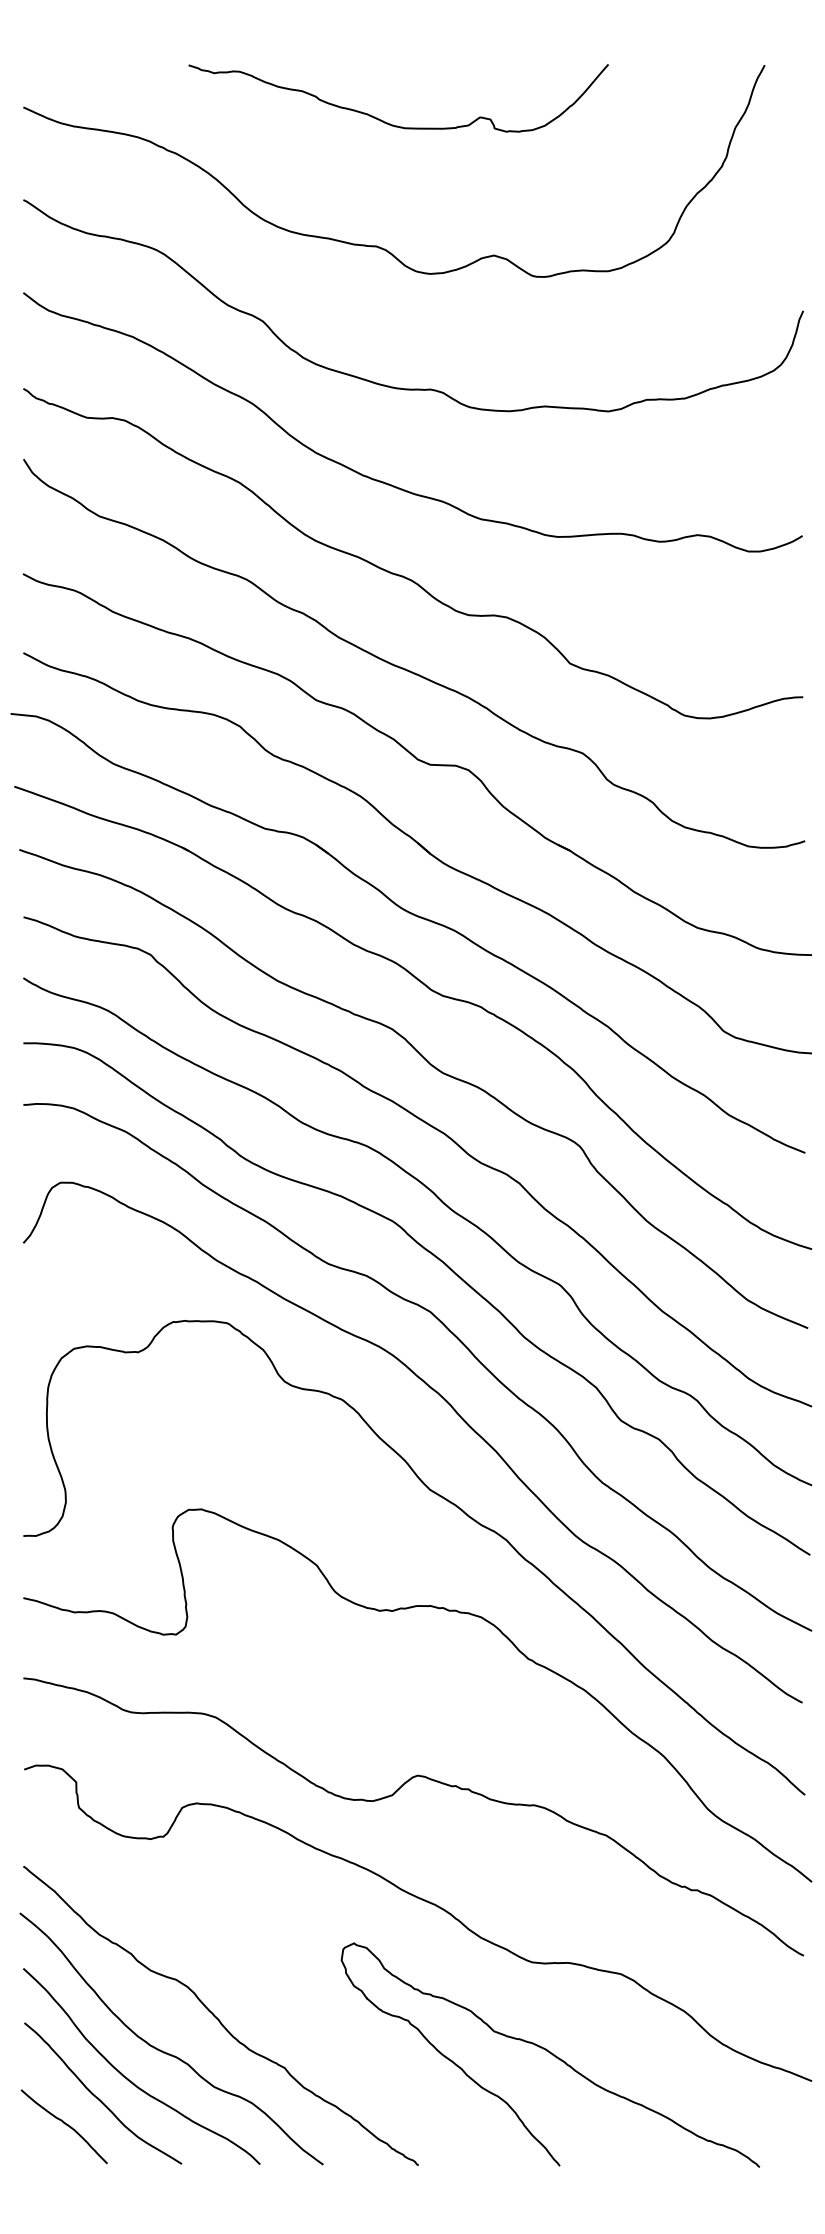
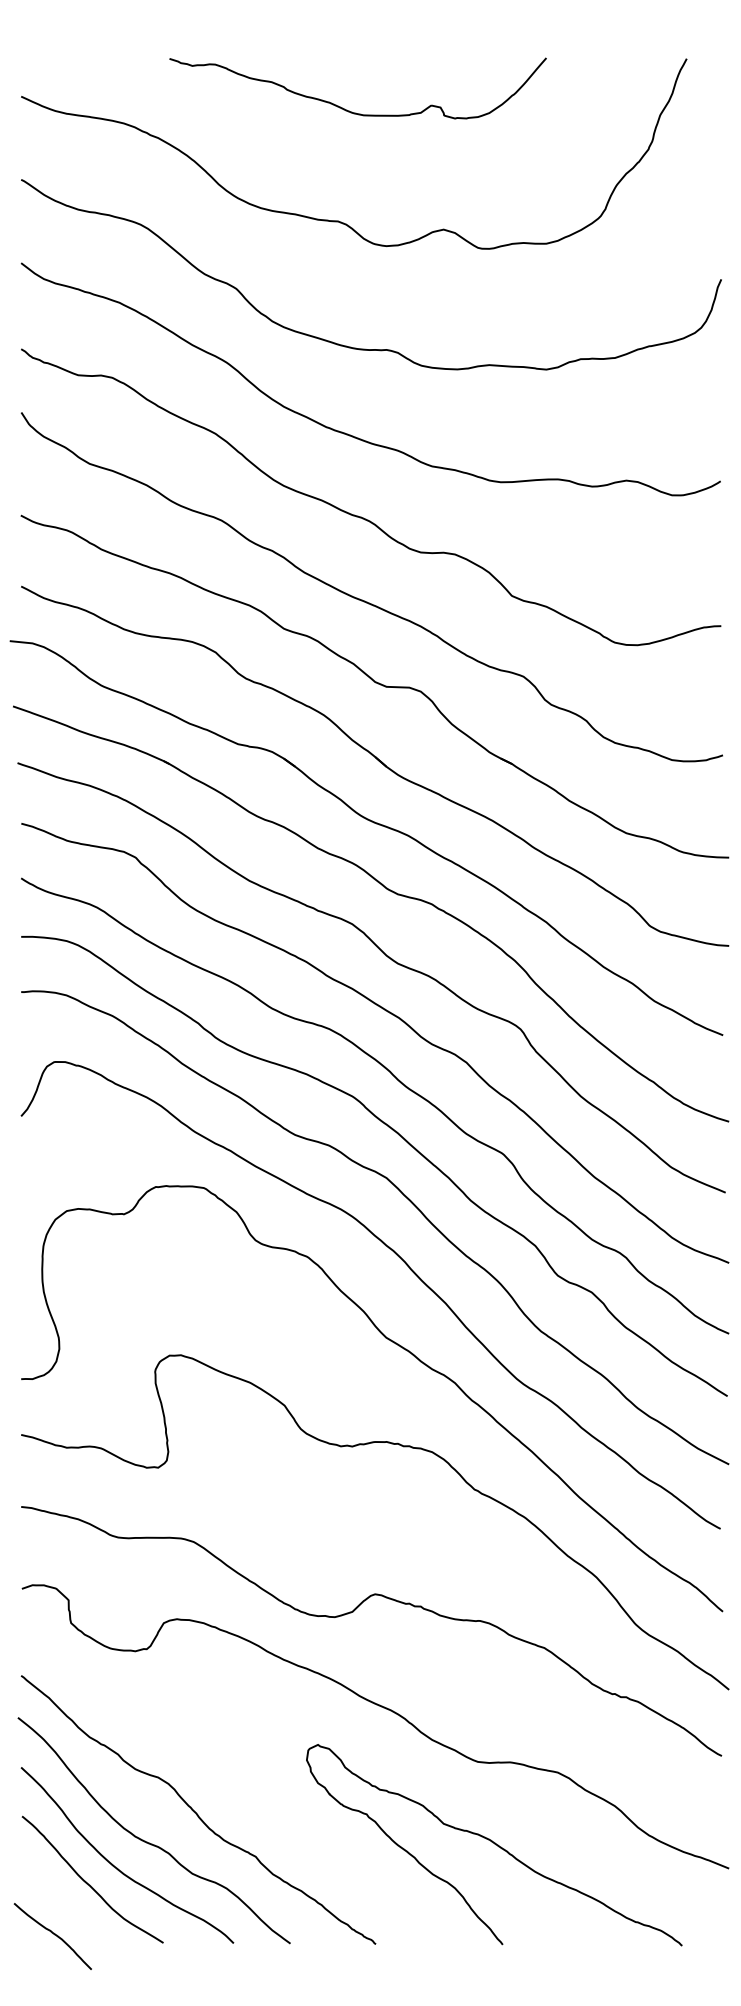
curve: (64, 2124) -> (53, 1934), moved

